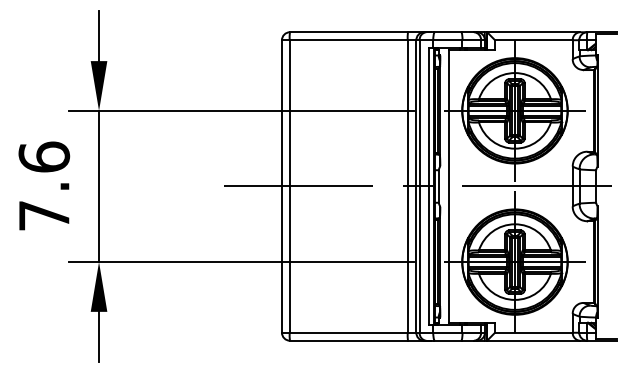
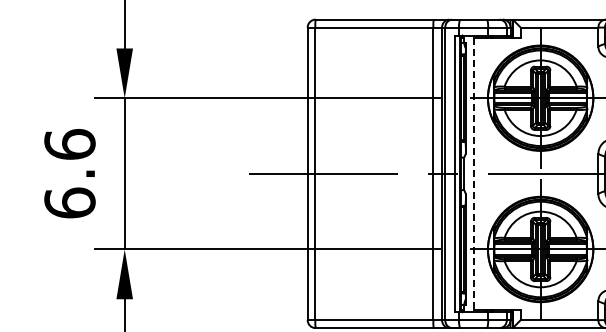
line: (448, 186) -> (474, 173), solid -> dashed
text: (44, 215) -> (70, 202), 7.6 -> 6.6

